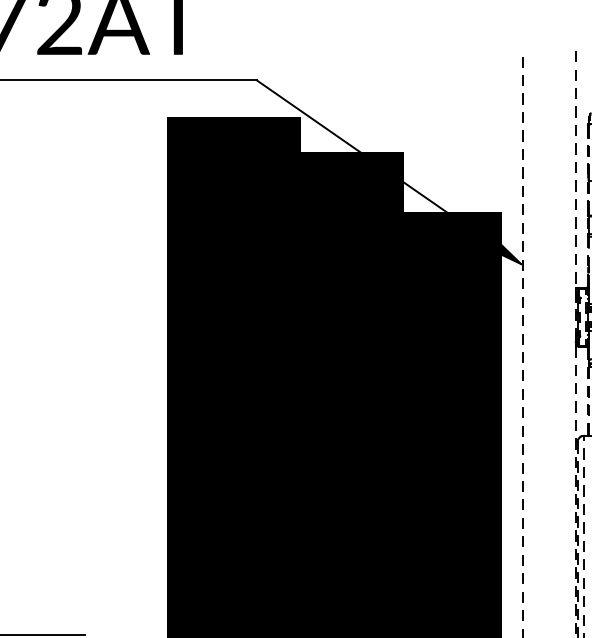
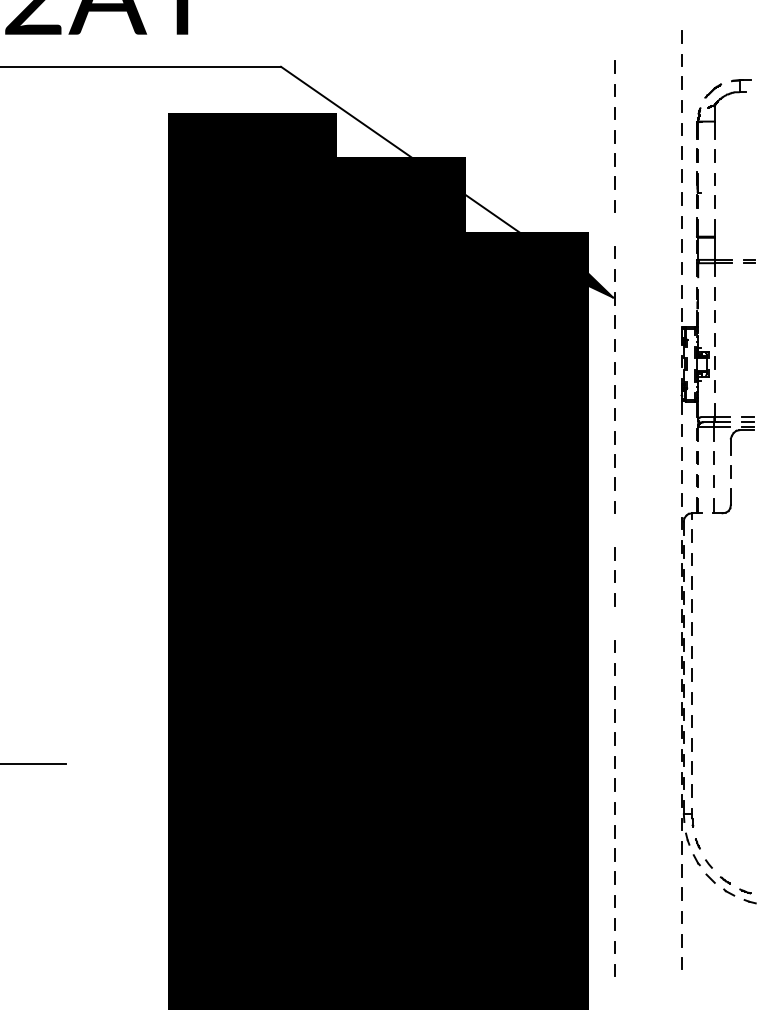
line: (522, 62) -> (614, 44), removed
line: (522, 209) -> (614, 229), removed
line: (522, 449) -> (614, 530), removed
line: (522, 522) -> (614, 622), removed

